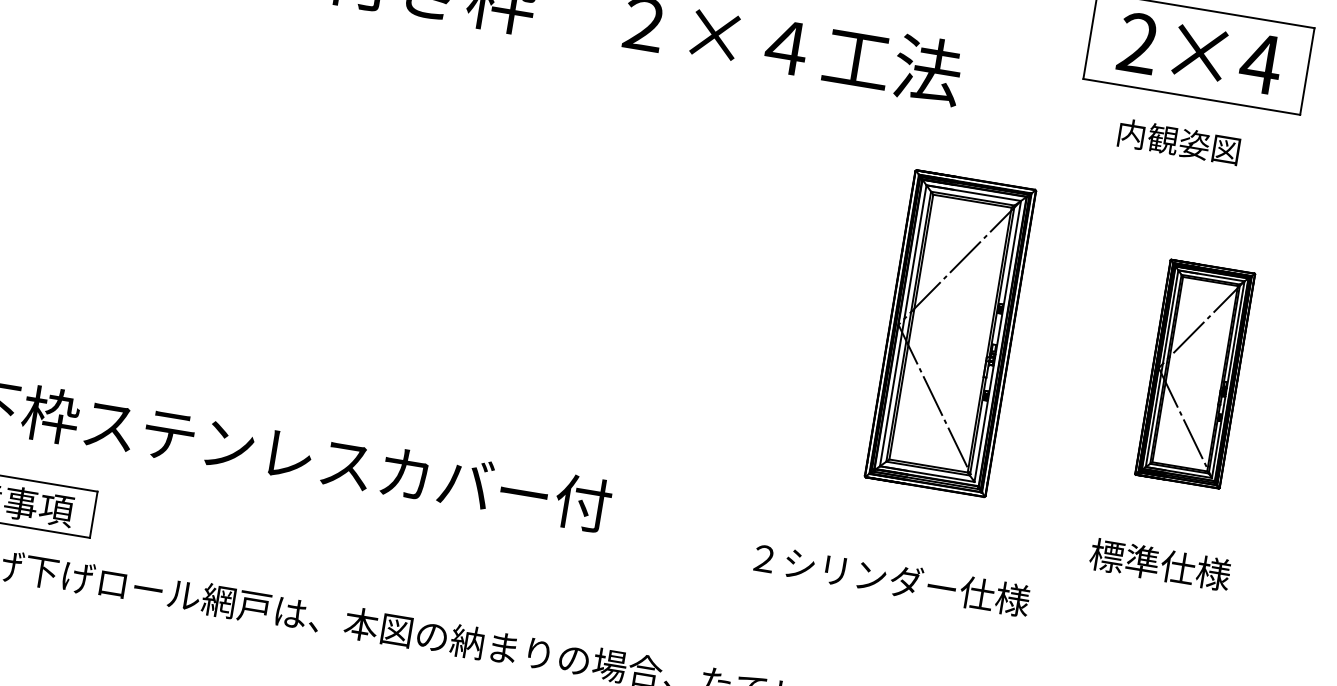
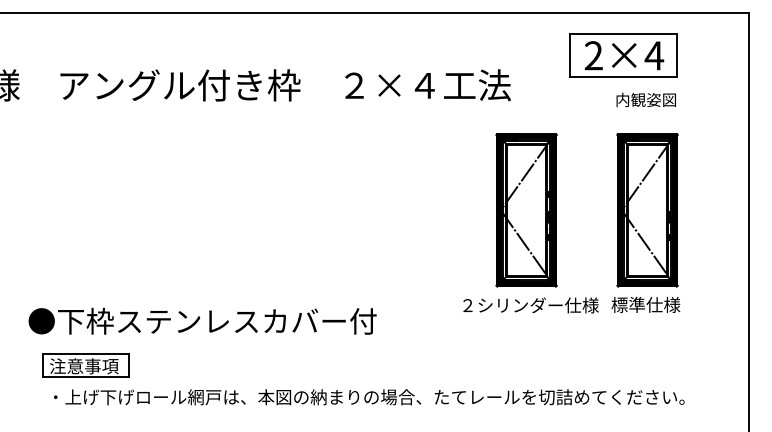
text: (1177, 140) -> (645, 99), moved
part: (1195, 374) -> (647, 210), size x1.43
text: (890, 579) -> (530, 305), moved

